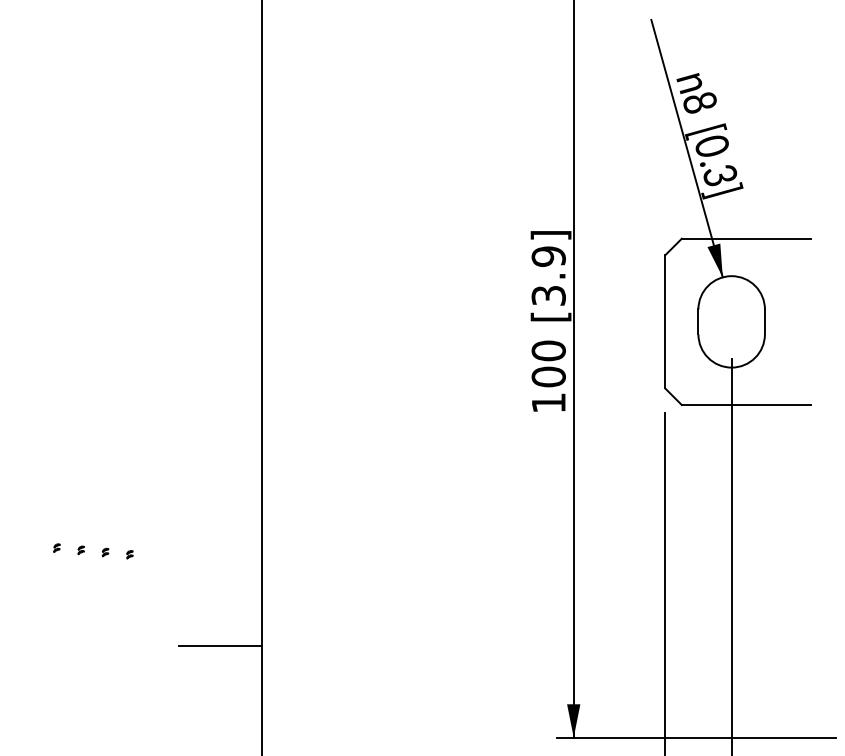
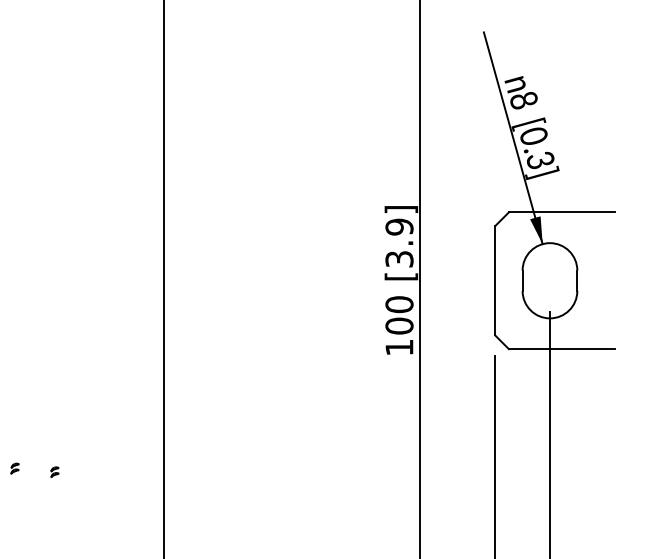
part: (80, 550) -> (14, 468), size x1.6
part: (105, 552) -> (34, 470), removed
part: (129, 554) -> (54, 472), size x1.6
line: (219, 646) -> (128, 547), removed

